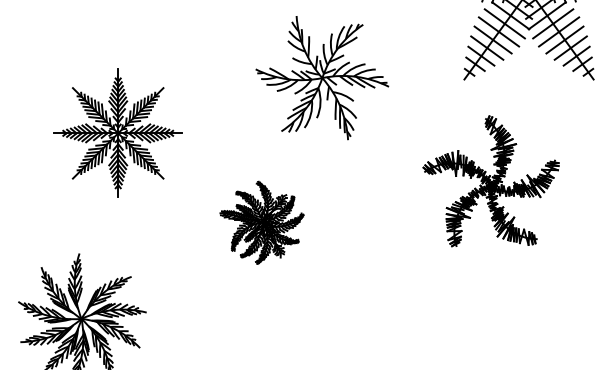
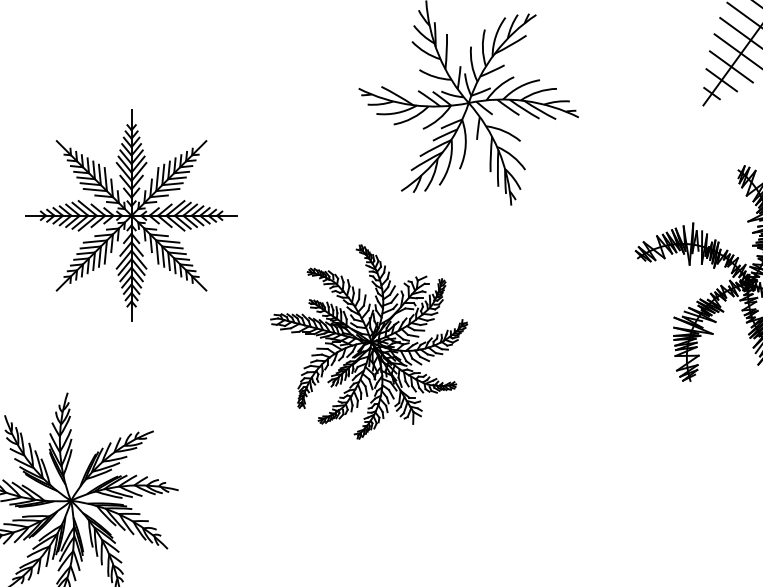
part: (117, 132) -> (130, 214), moved
part: (261, 222) -> (368, 341), size x1.43

